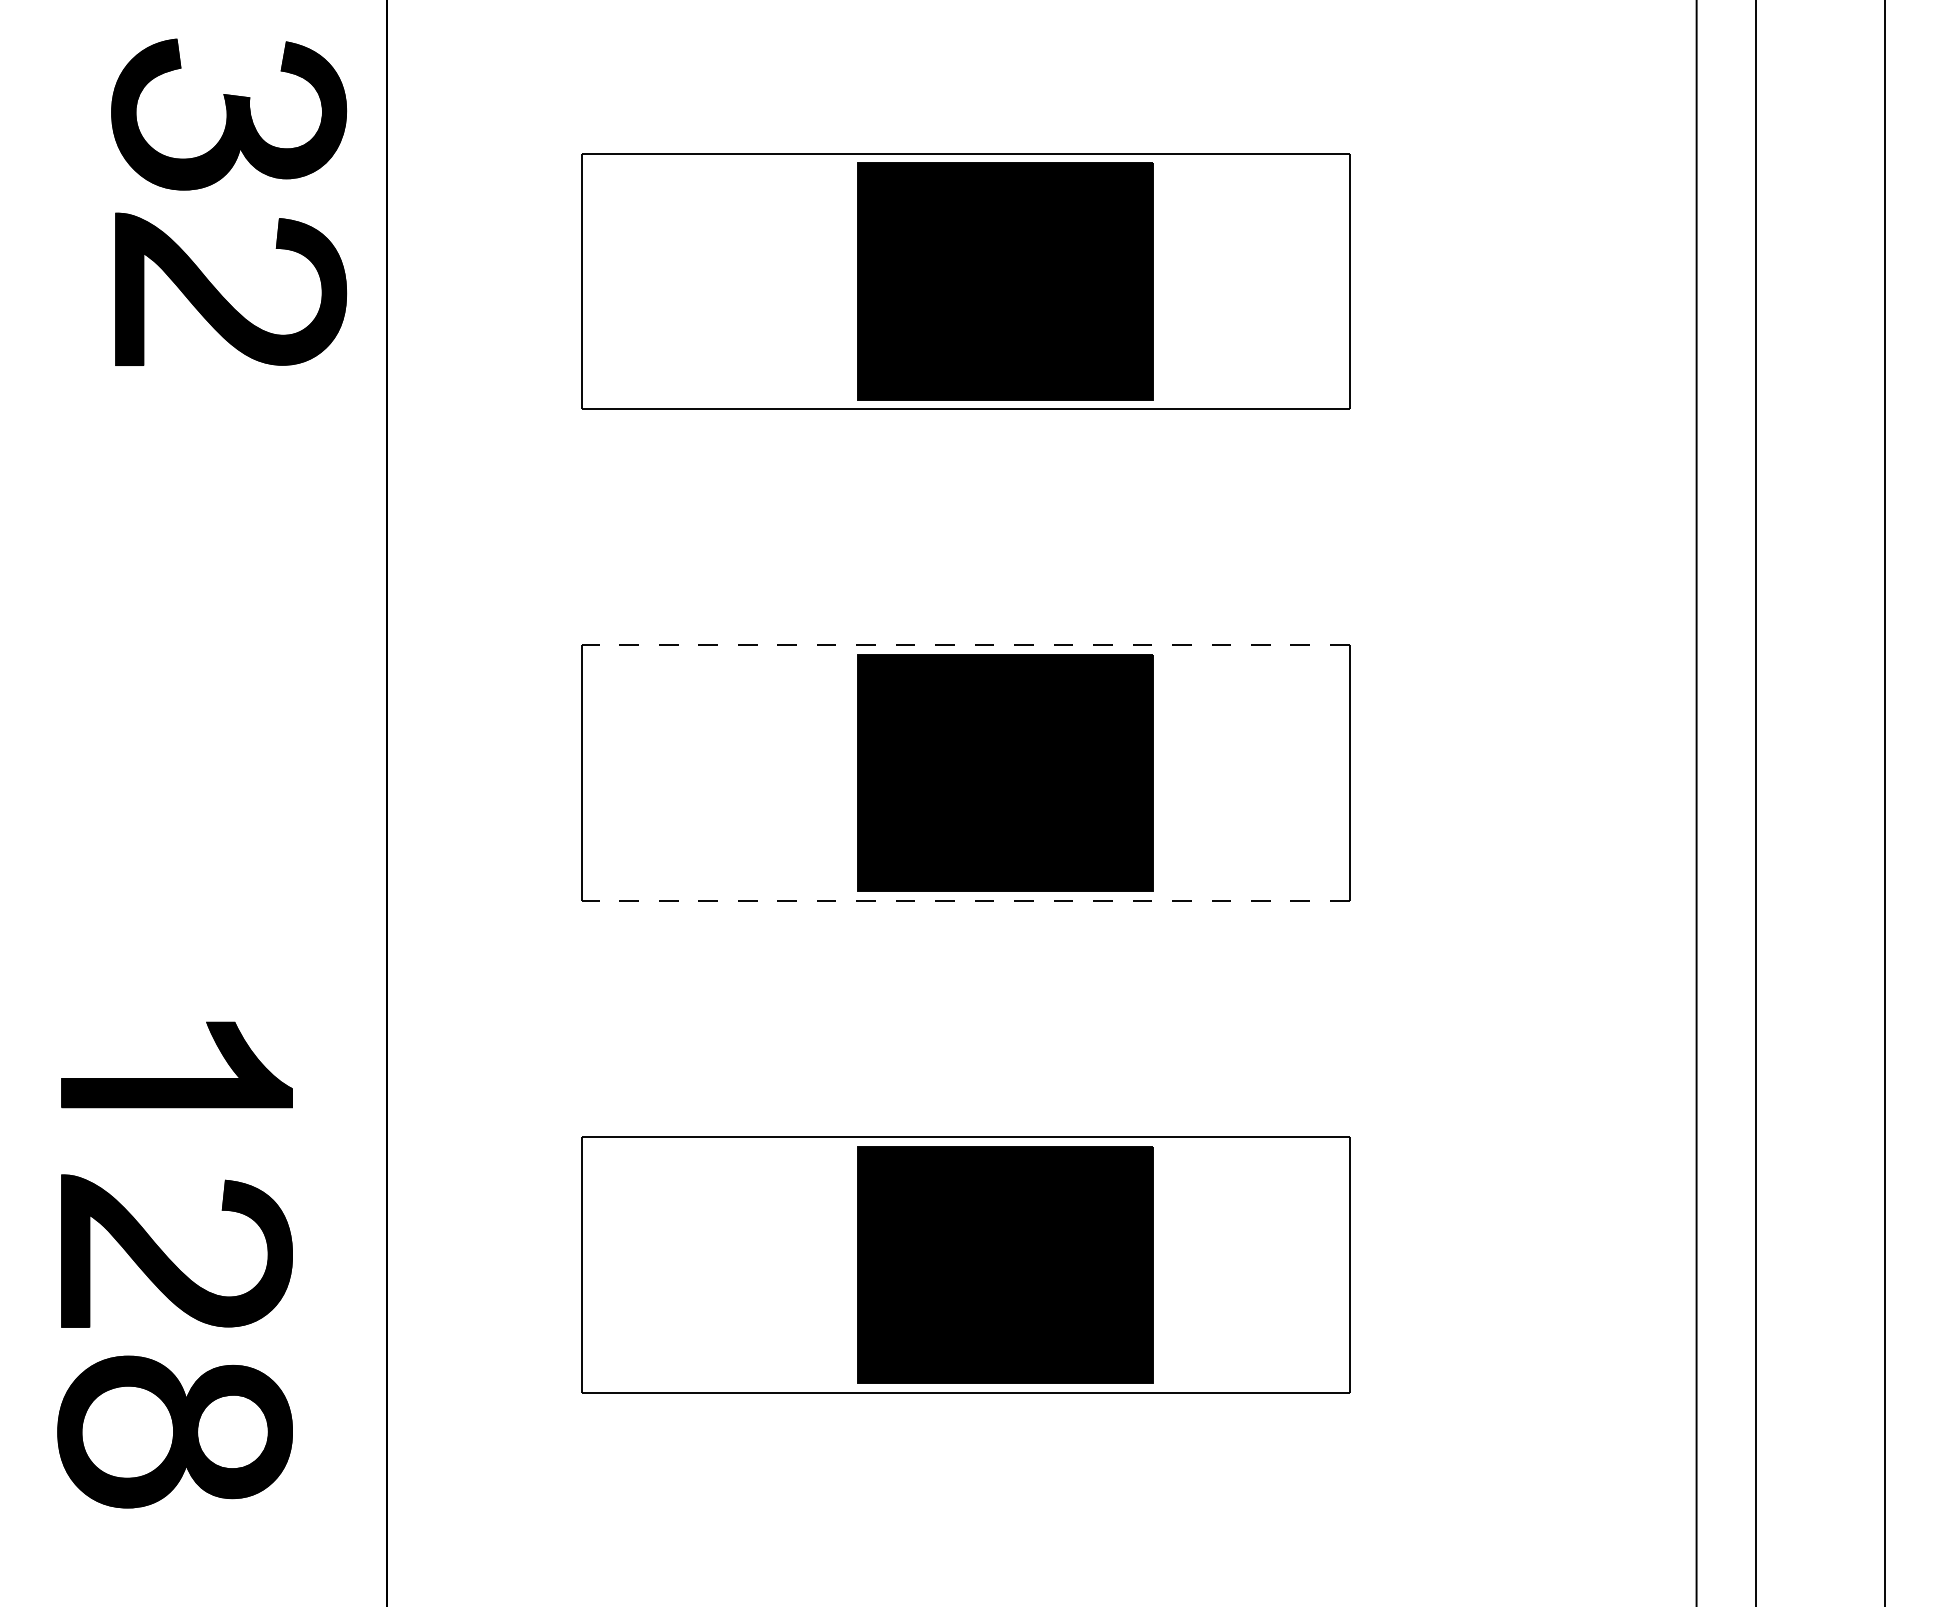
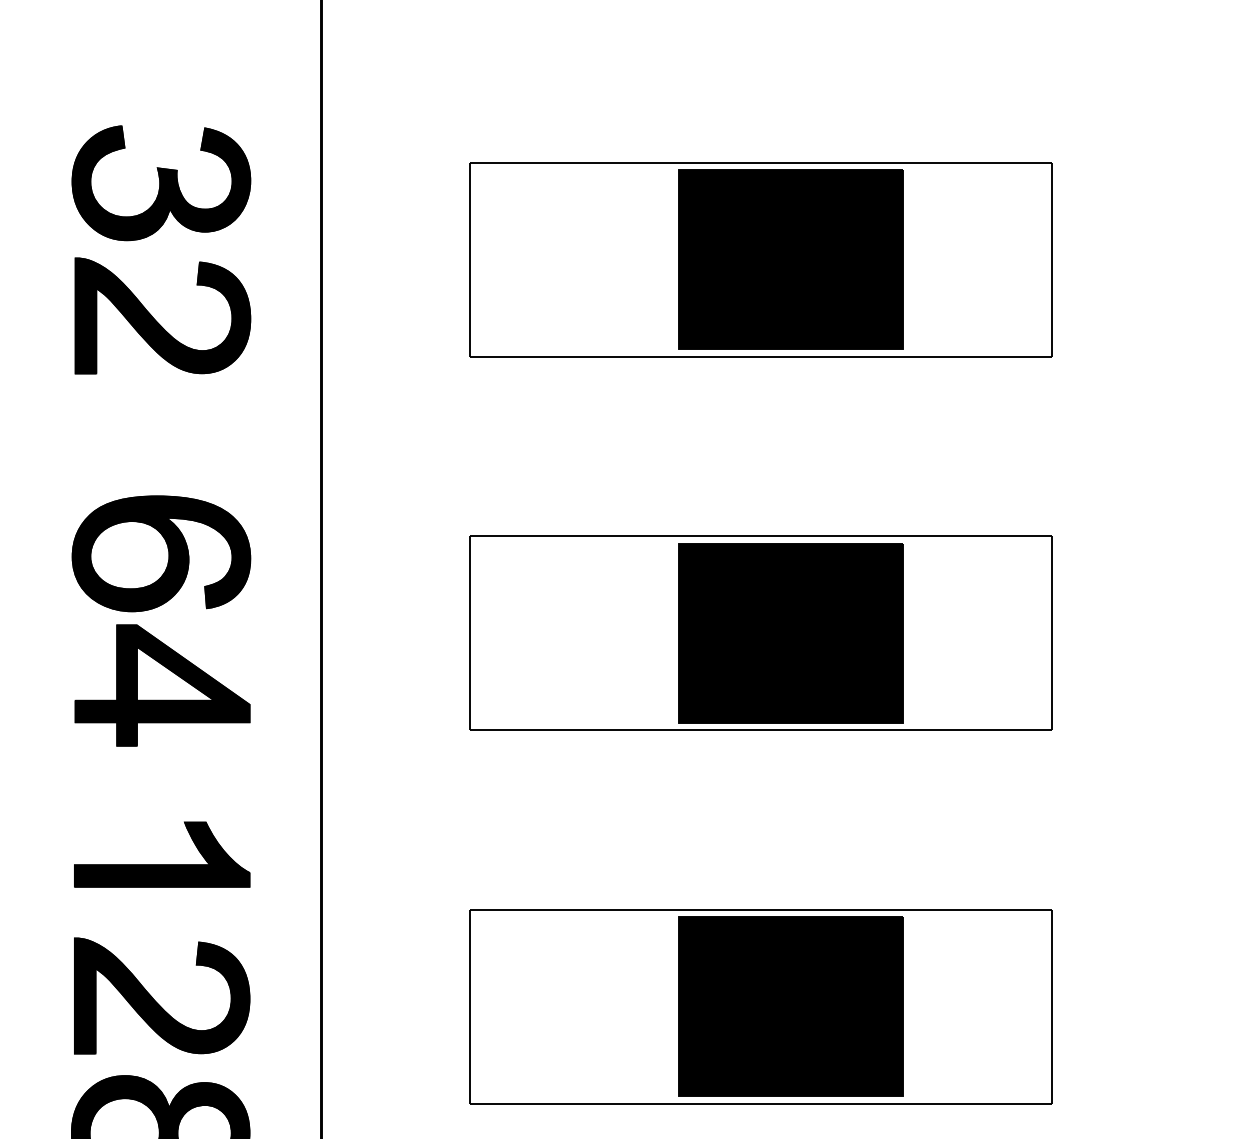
part: (218, 181) -> (153, 234), moved
line: (966, 645) -> (761, 536), dashed -> solid
part: (170, 739) -> (157, 607), added
line: (966, 901) -> (761, 730), dashed -> solid

